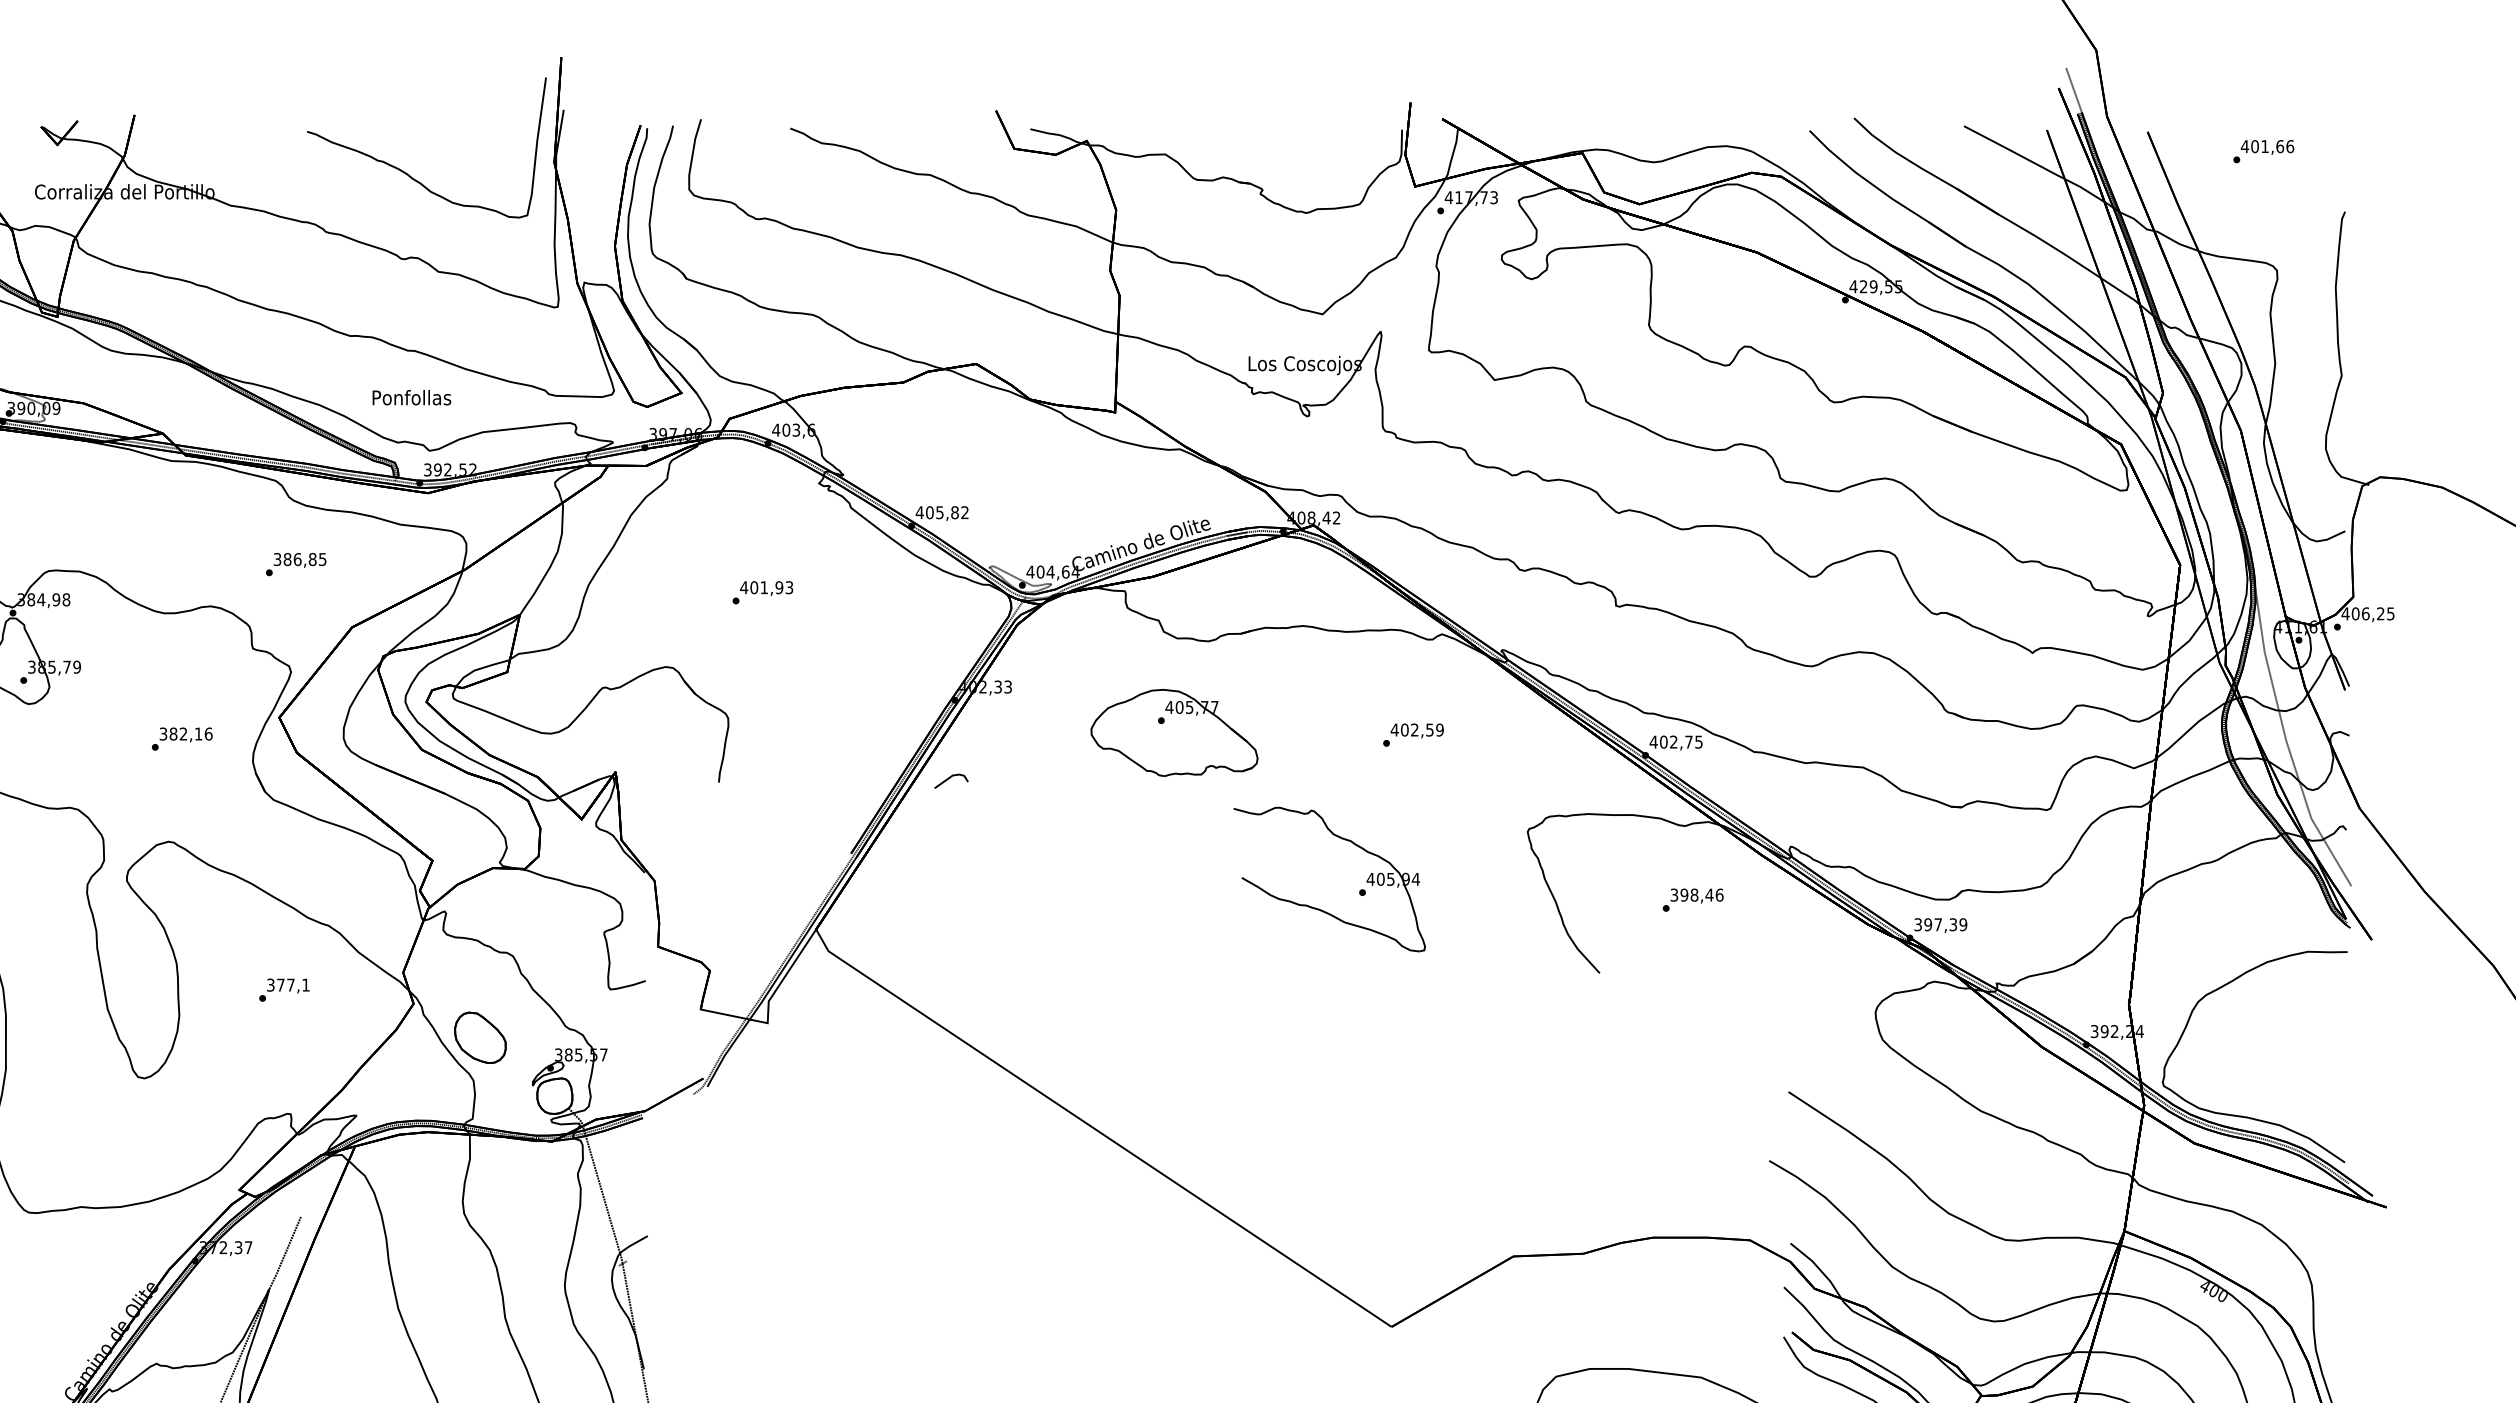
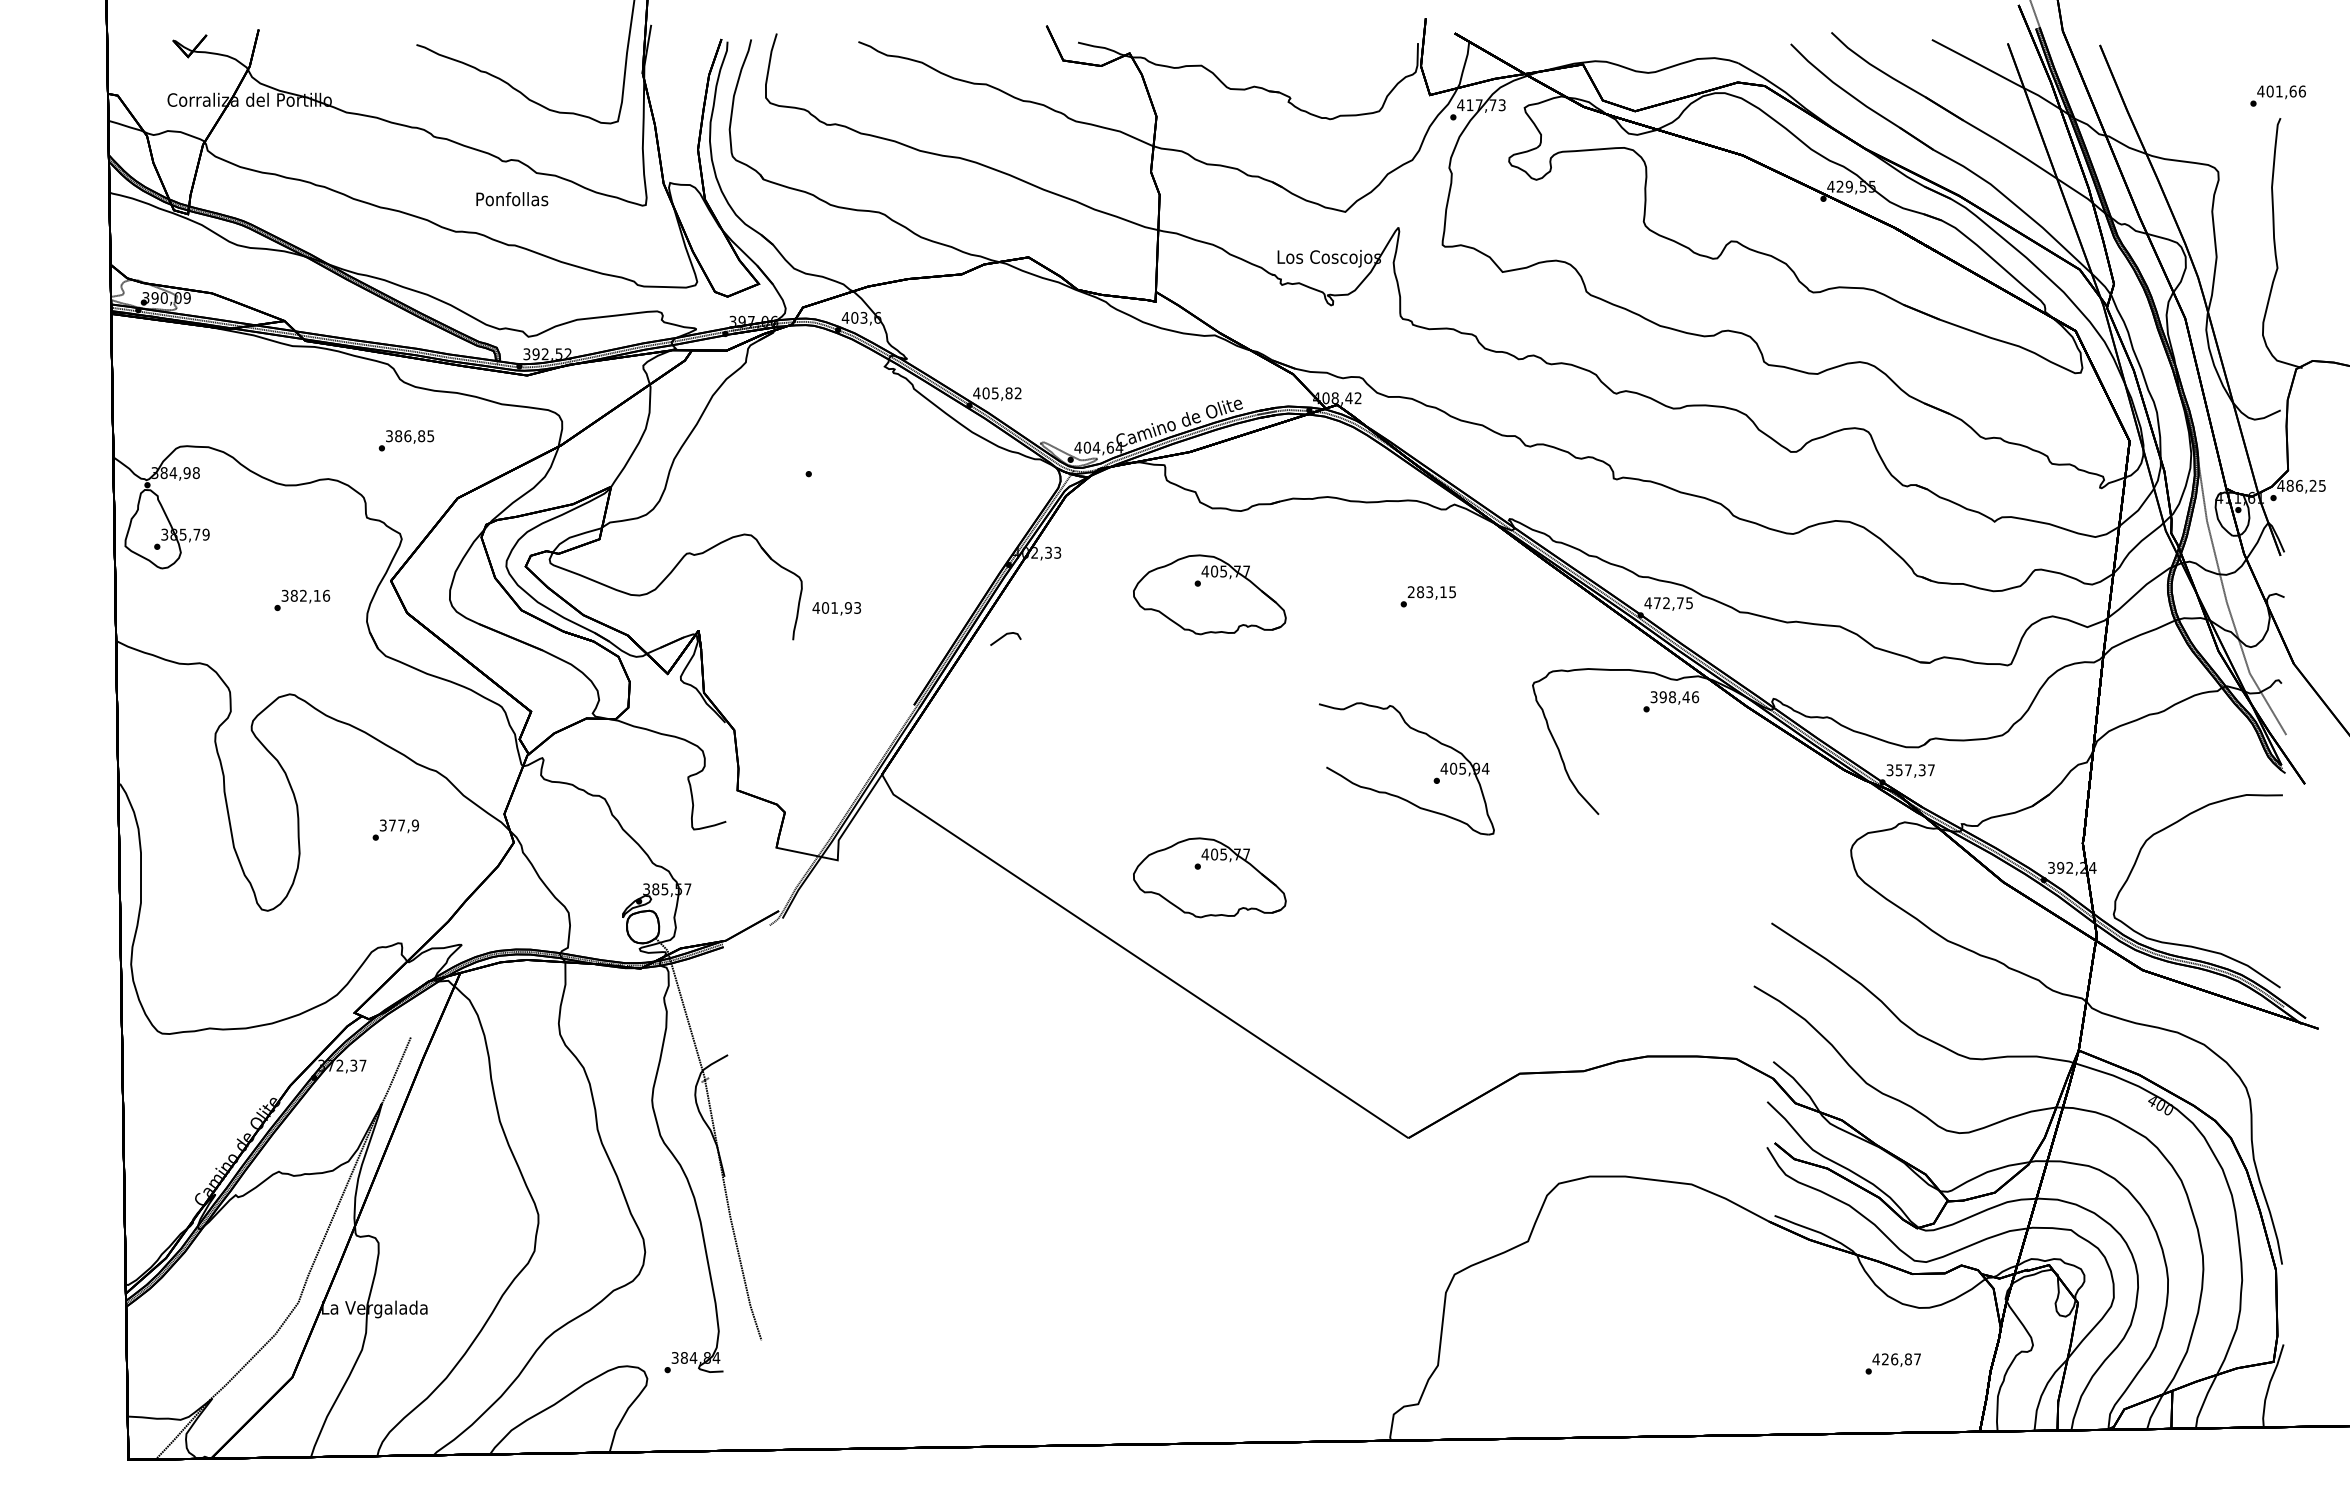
text: (2263, 150) -> (2277, 95), moved
text: (412, 398) -> (512, 199), moved
text: (766, 588) -> (836, 608), moved
text: (2354, 613) -> (2289, 485), 406,25 -> 486,25
text: (1416, 730) -> (1431, 592), 402,59 -> 283,15
text: (1662, 742) -> (1656, 603), 402,75 -> 472,75
text: (1693, 899) -> (1671, 701), moved
part: (1319, 908) -> (1397, 795), moved
text: (1944, 925) -> (1914, 770), 397,39 -> 357,37
text: (304, 985) -> (414, 825), 377,1 -> 377,9
part: (479, 1037) -> (574, 873), removed
part: (1174, 1041) -> (1209, 877), added

